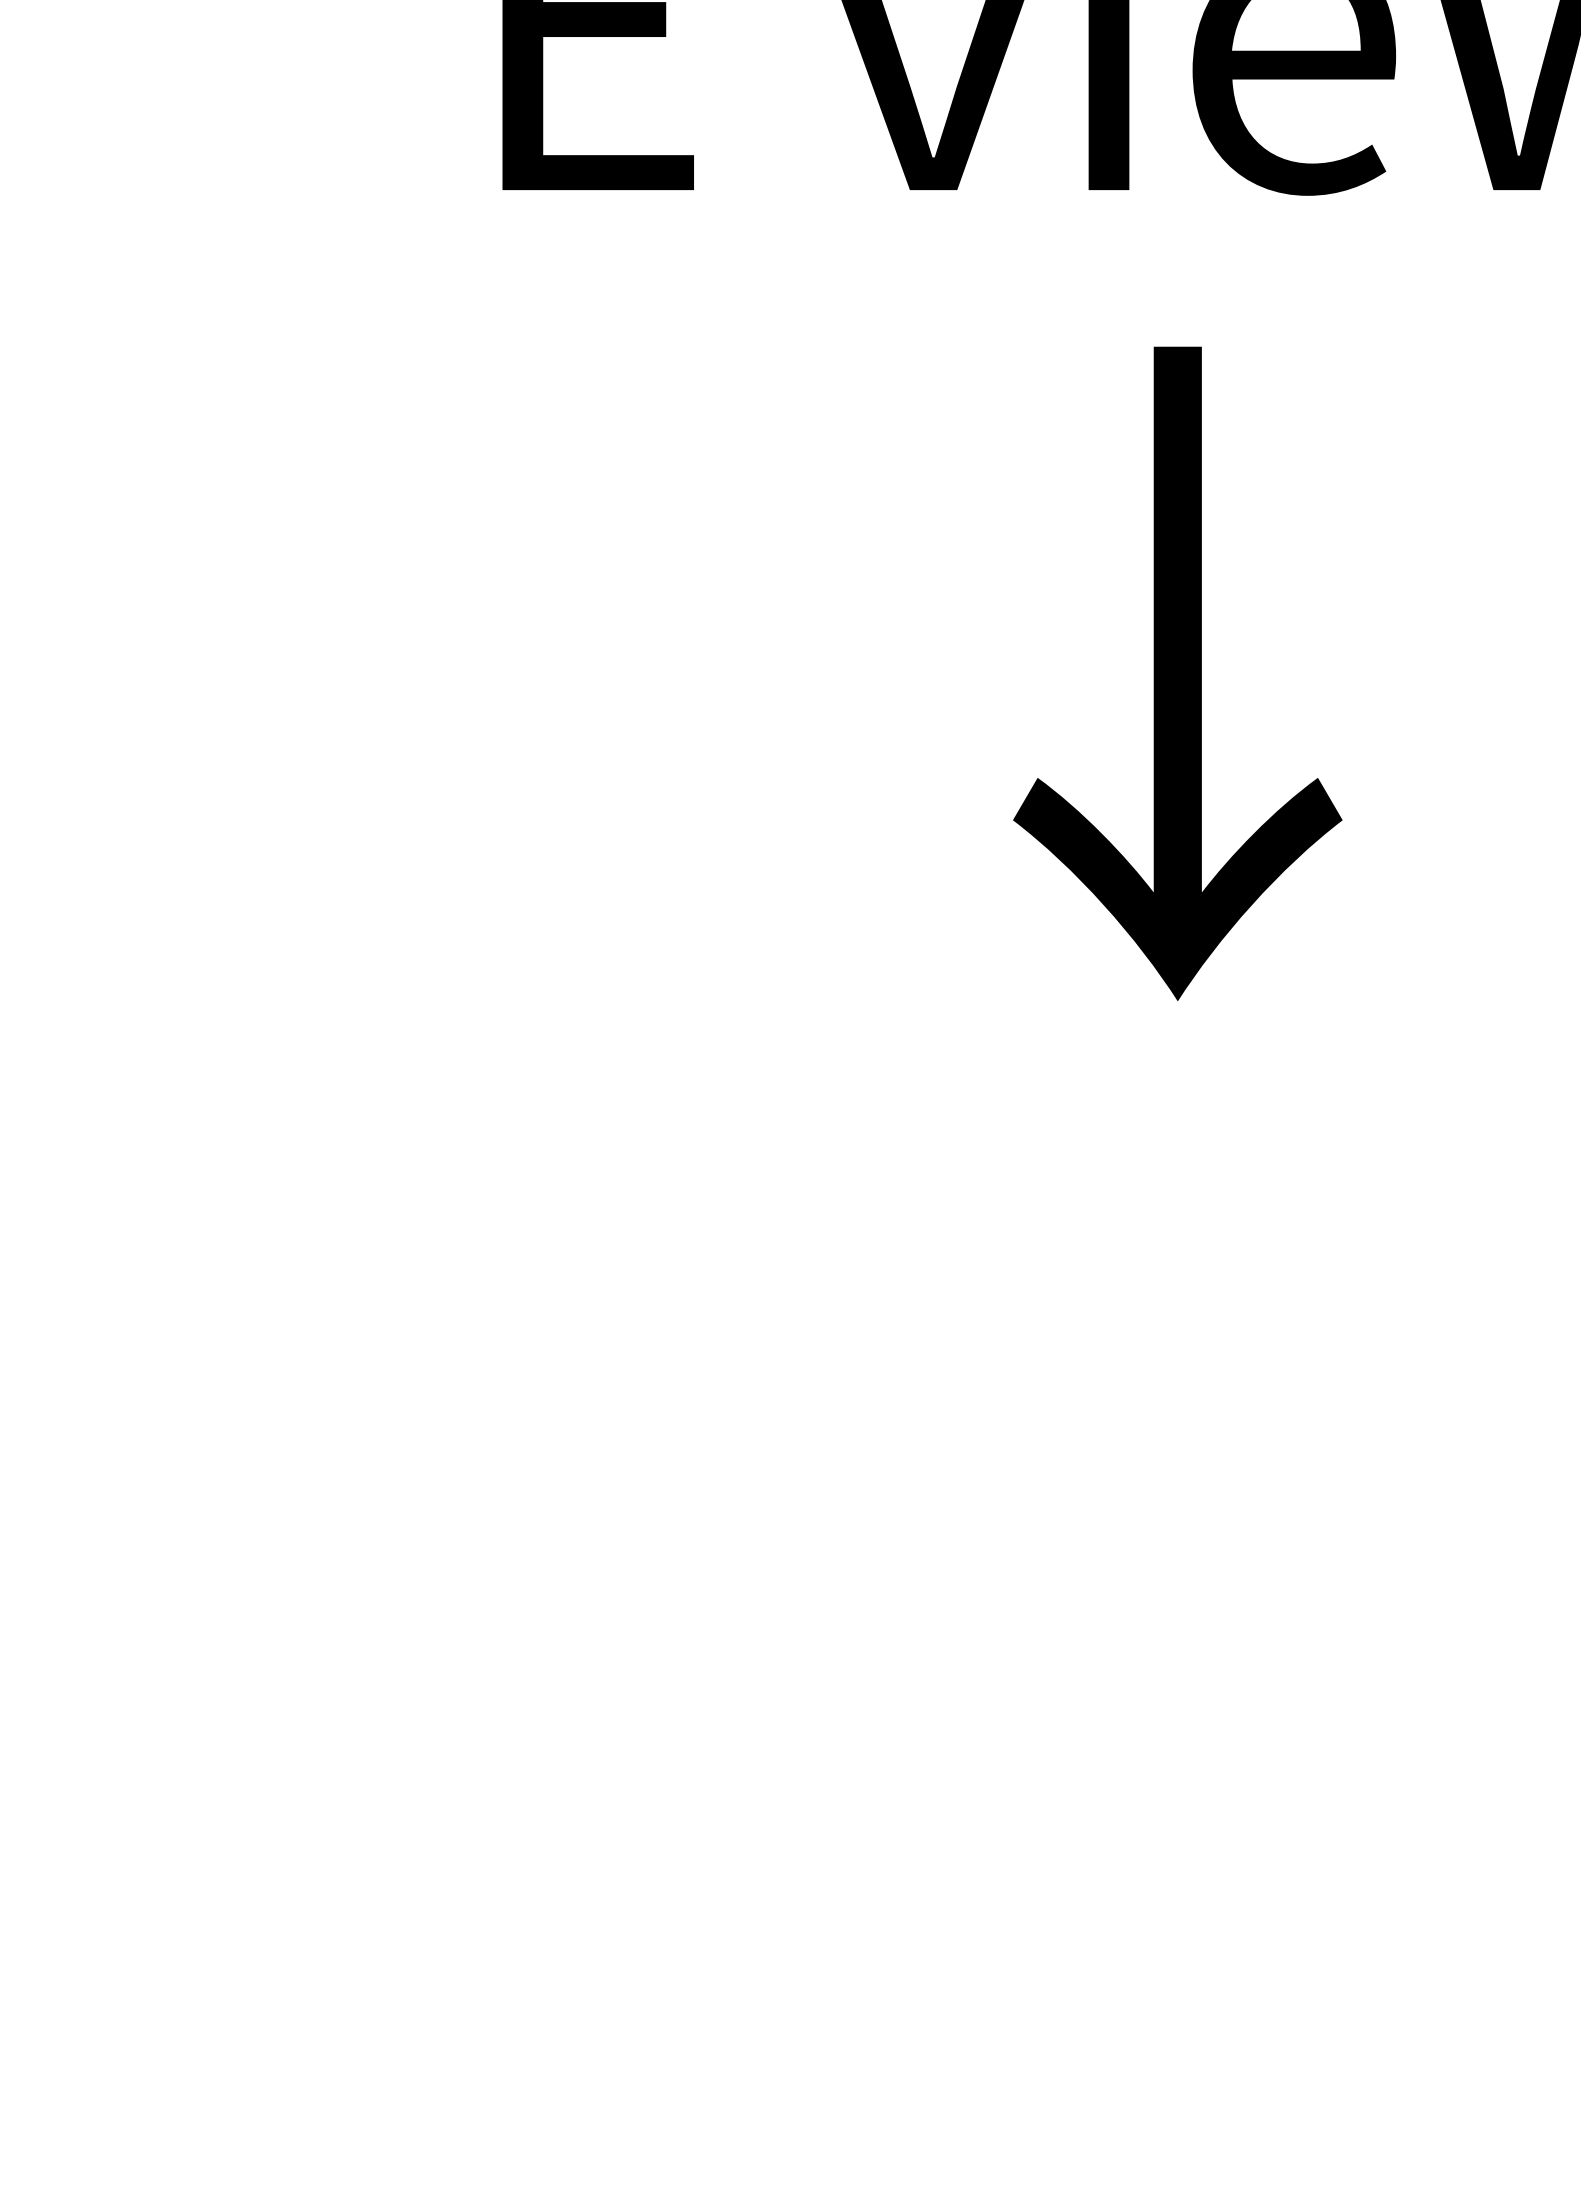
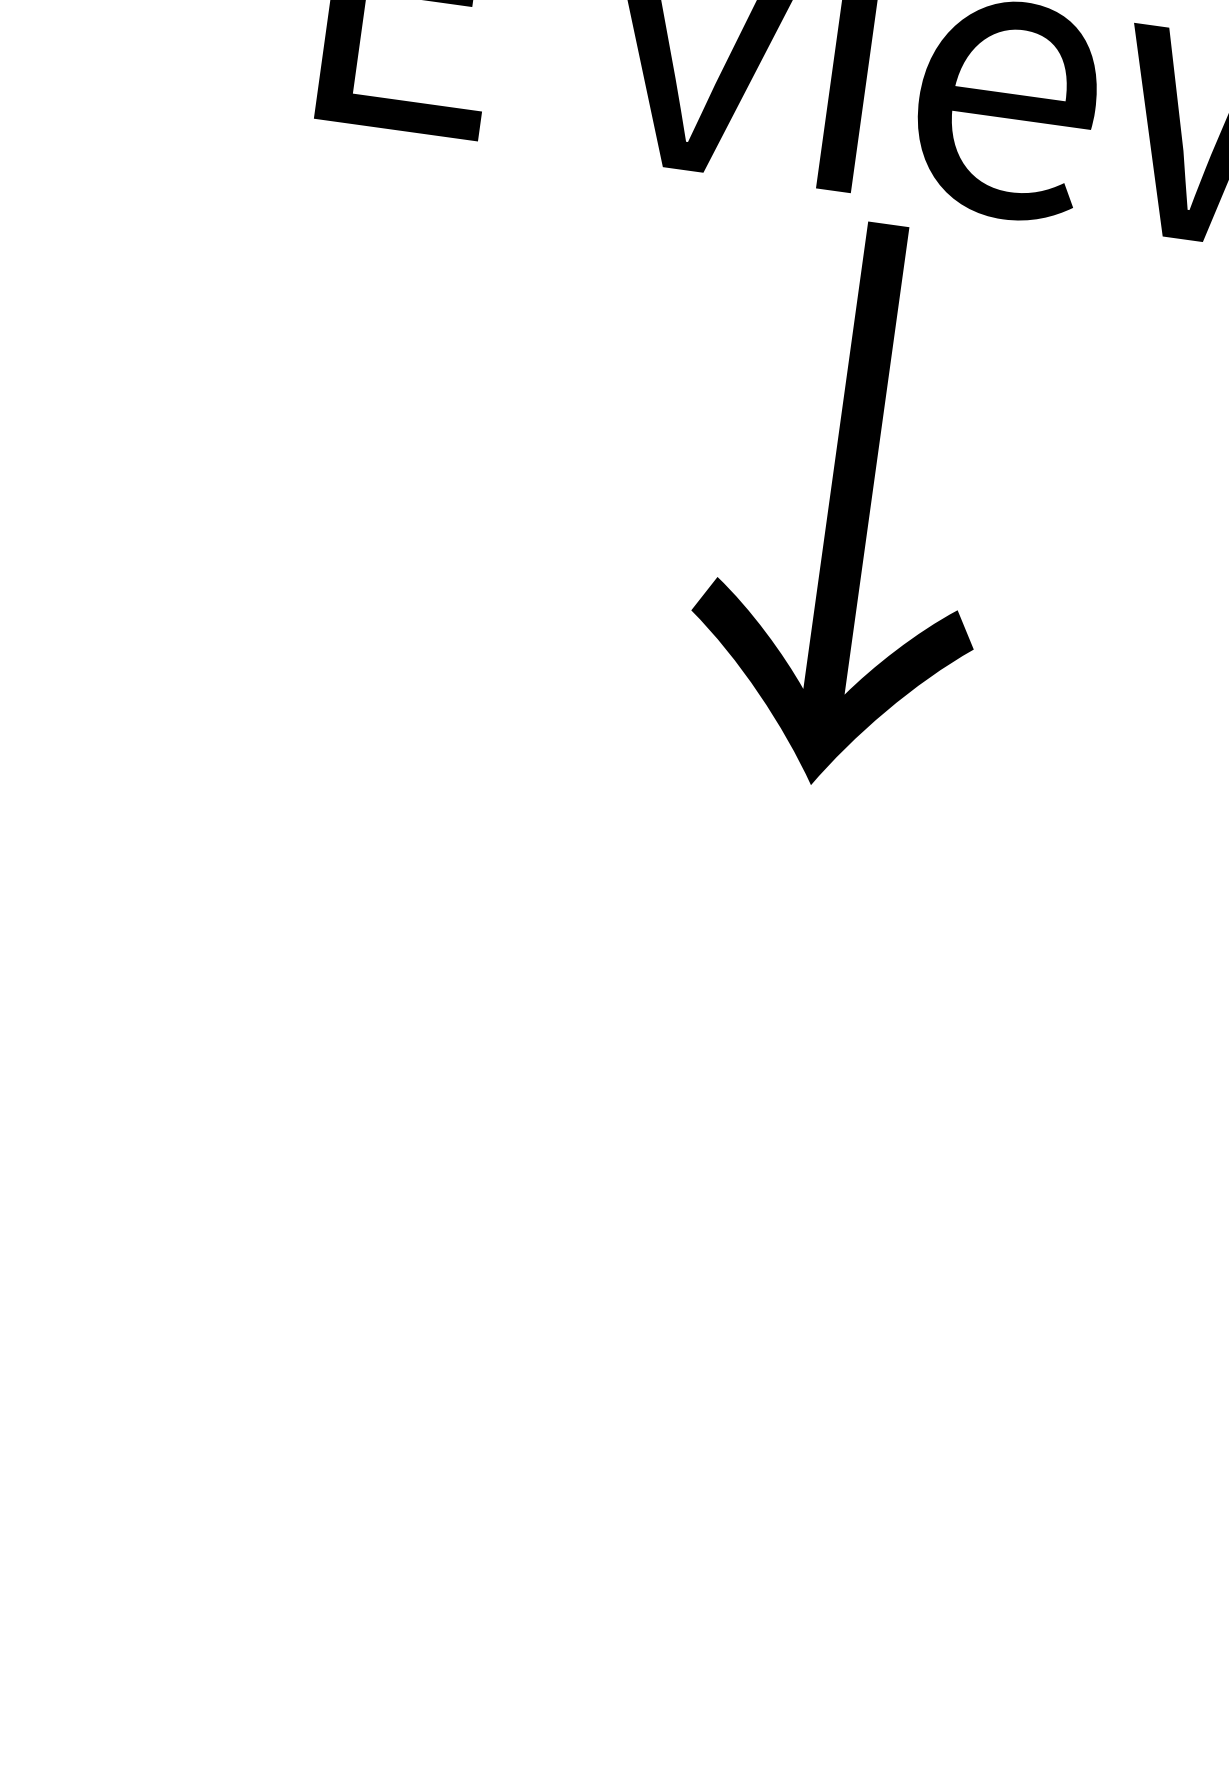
text: (1177, 673) -> (849, 504), moved

